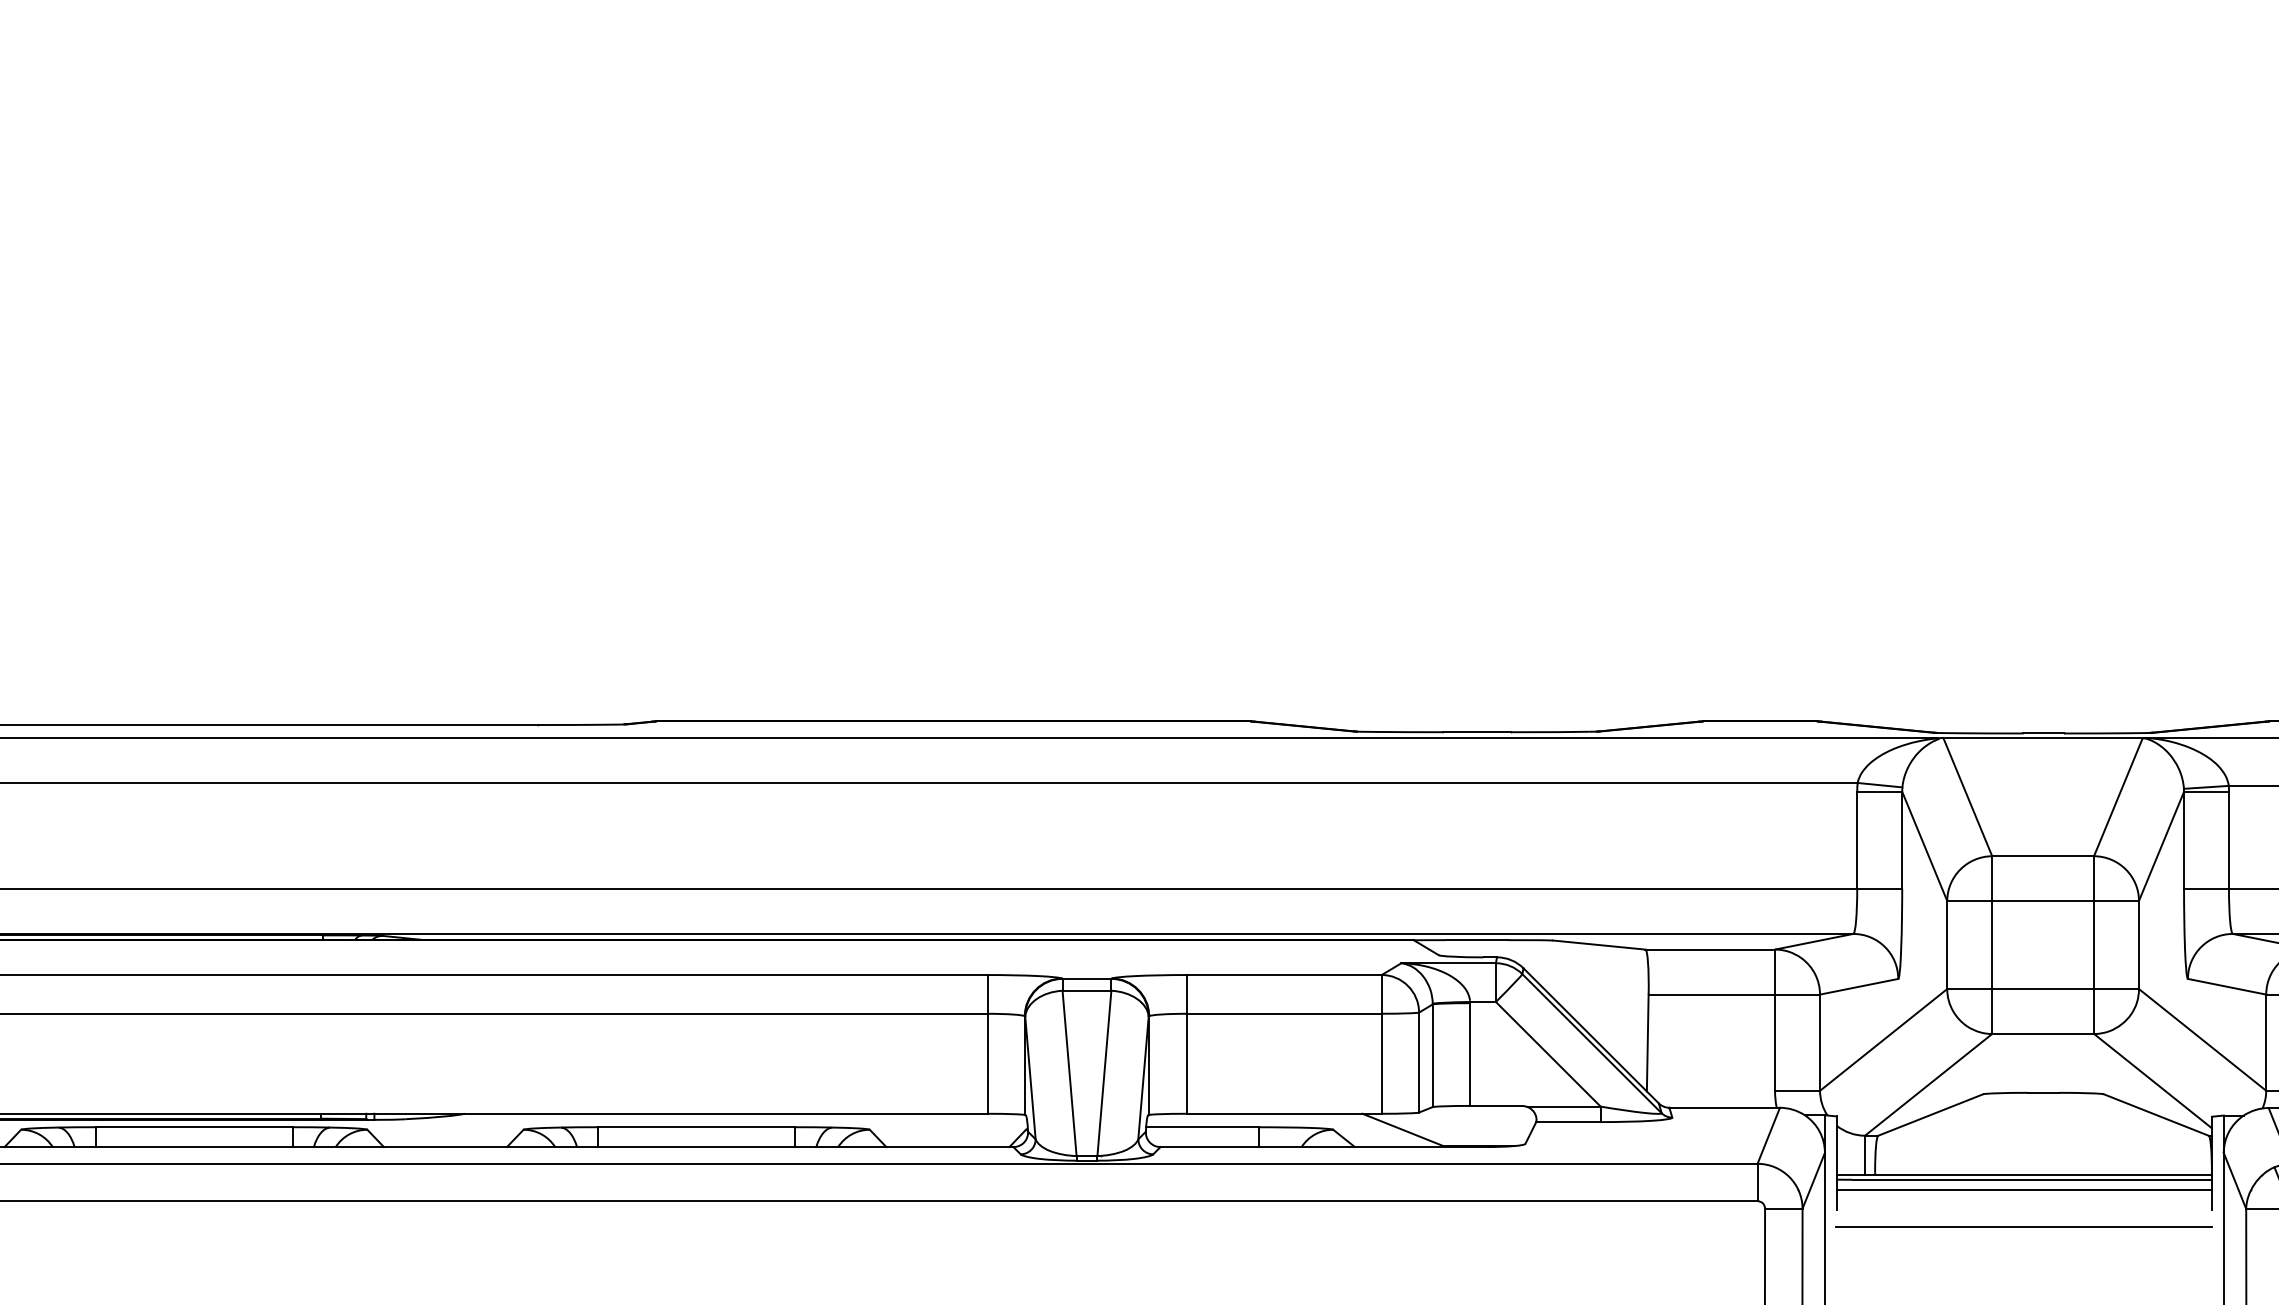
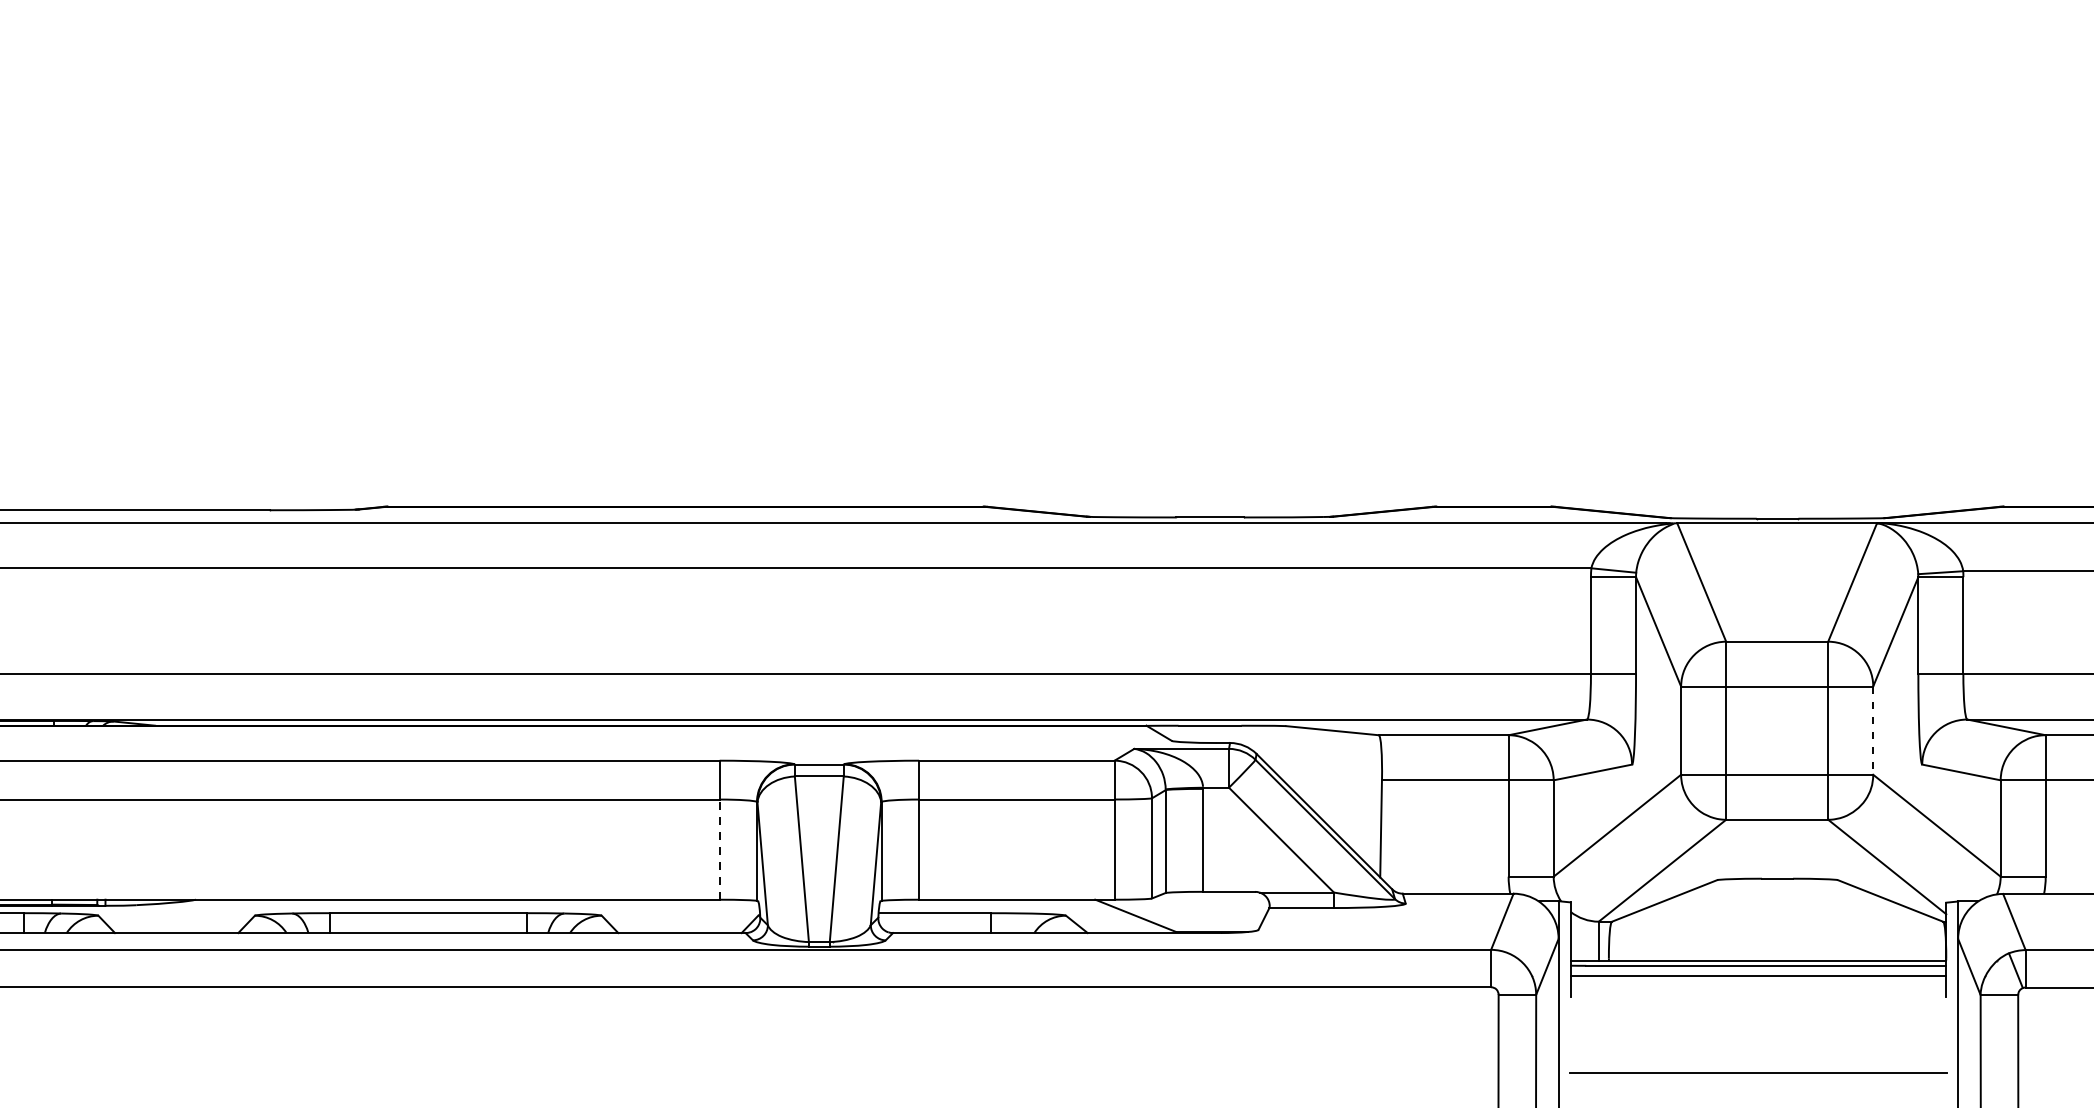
line: (2138, 945) -> (1872, 731), solid -> dashed
line: (987, 1063) -> (719, 849), solid -> dashed
line: (2023, 1226) -> (1757, 1071), moved

